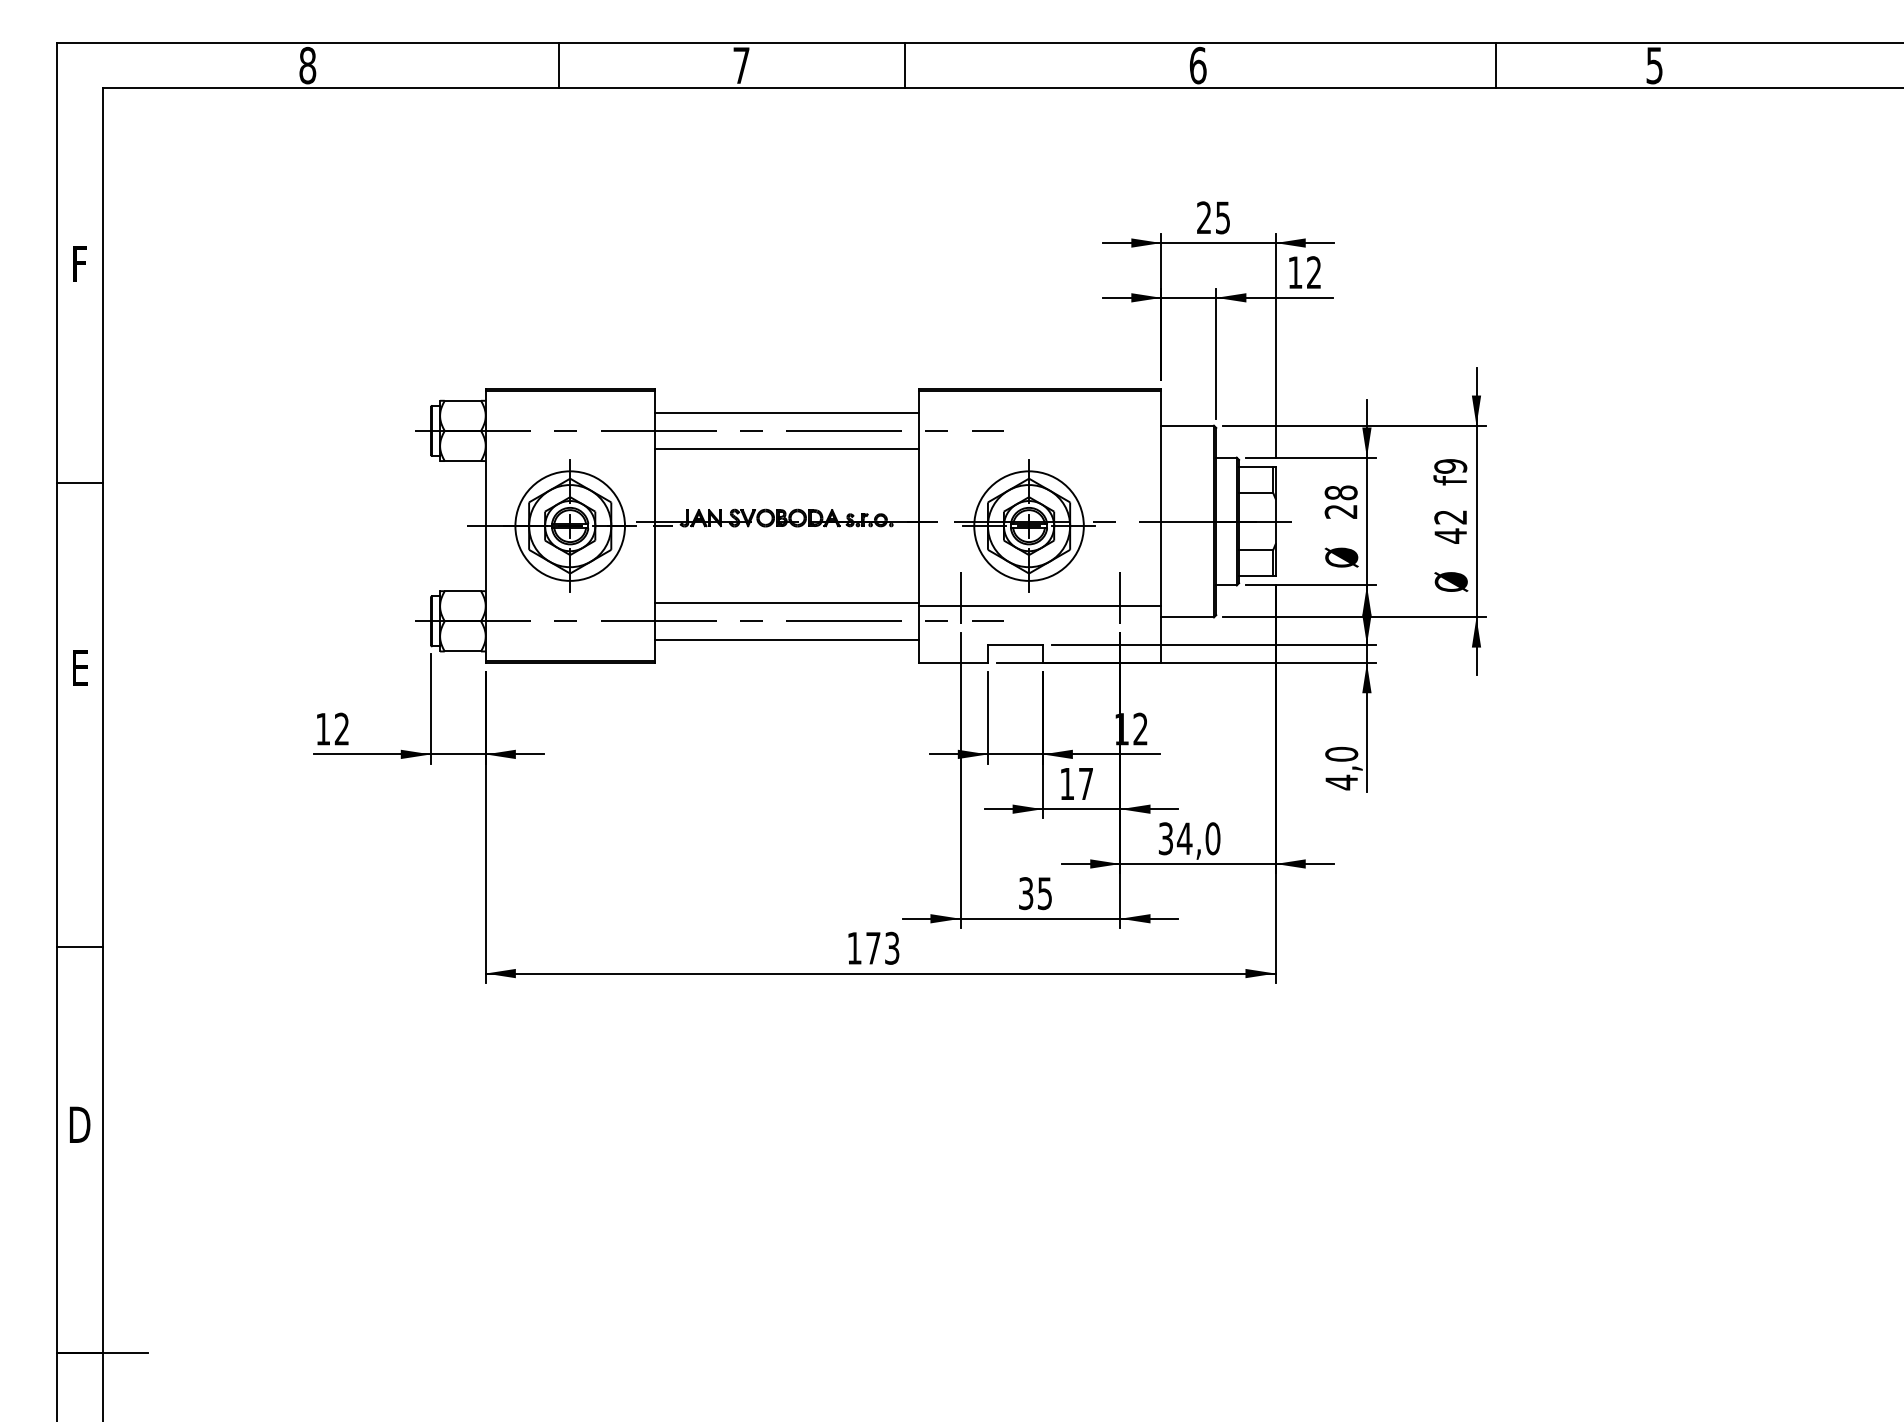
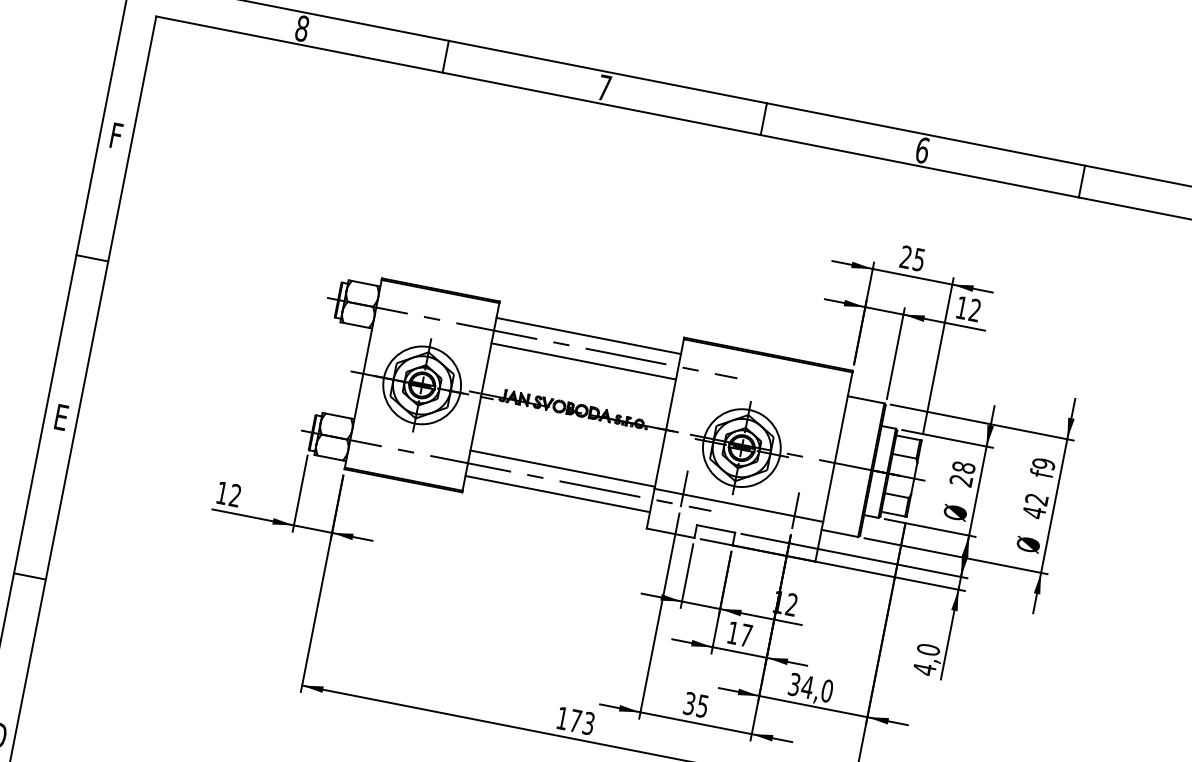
line: (558, 65) -> (445, 56), moved
line: (905, 65) -> (764, 119), moved
line: (1495, 65) -> (1081, 181), moved
line: (79, 482) -> (92, 257), moved
line: (79, 946) -> (29, 576), moved

